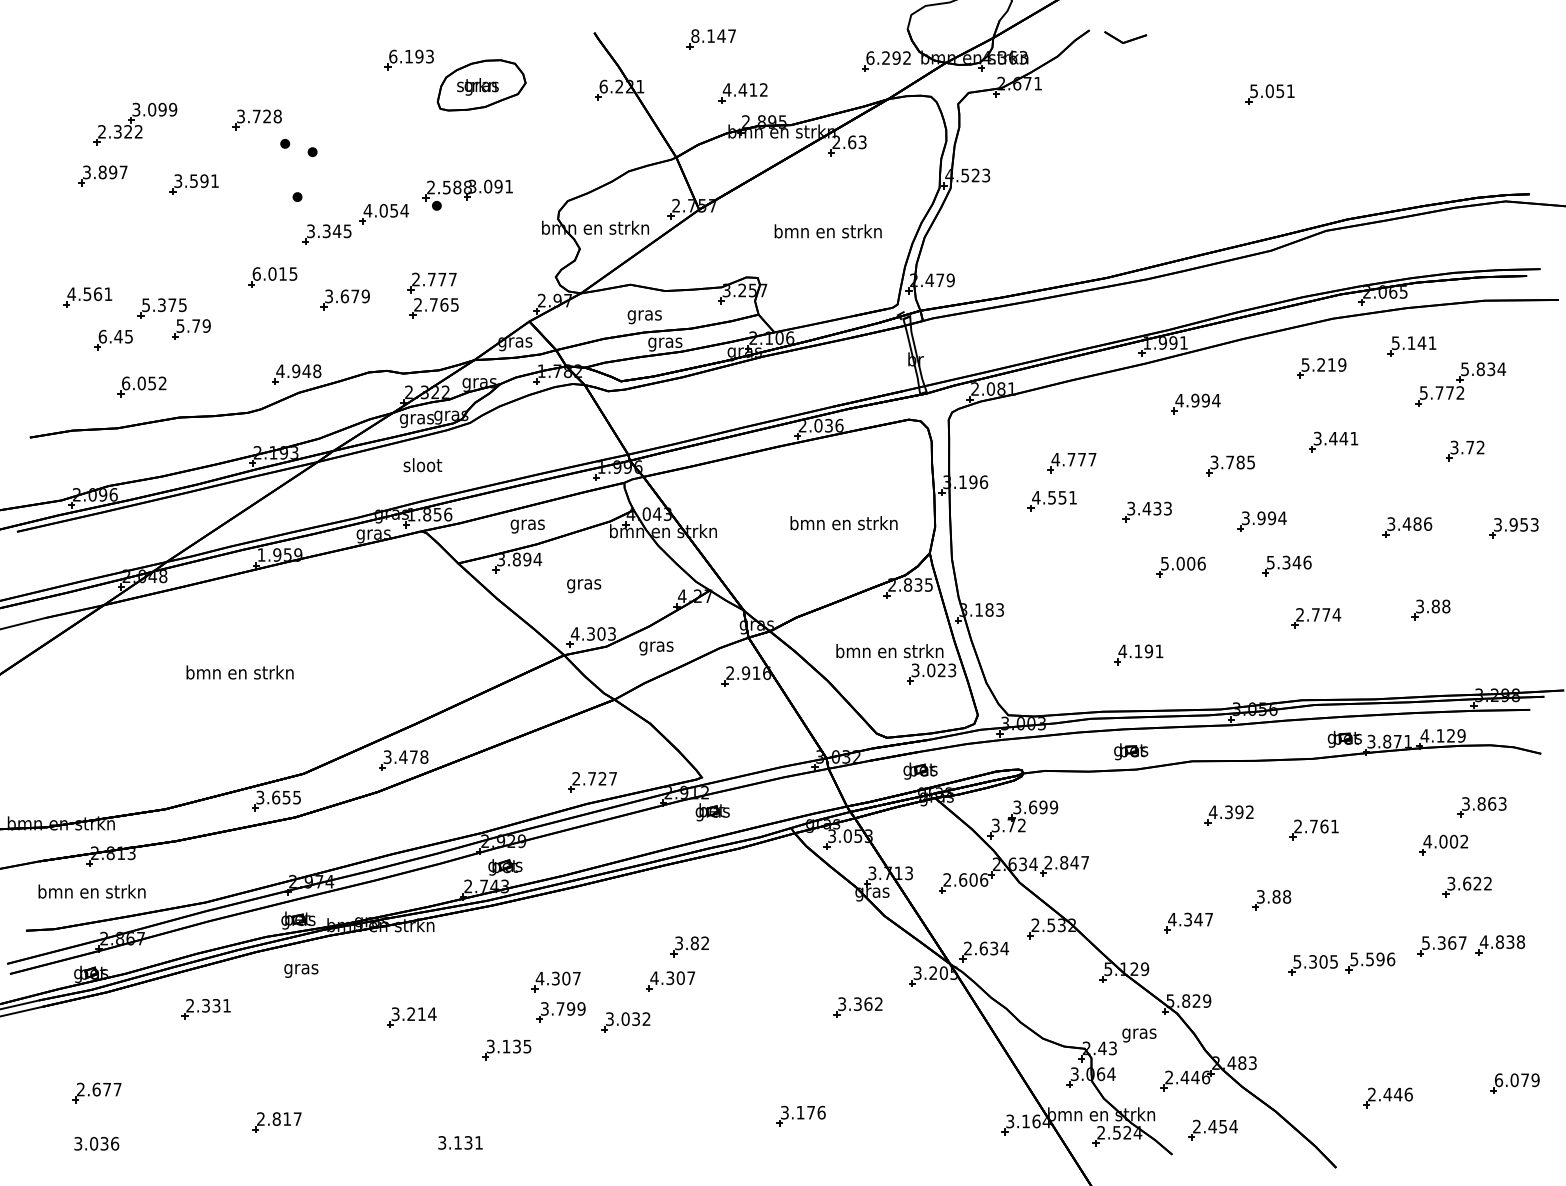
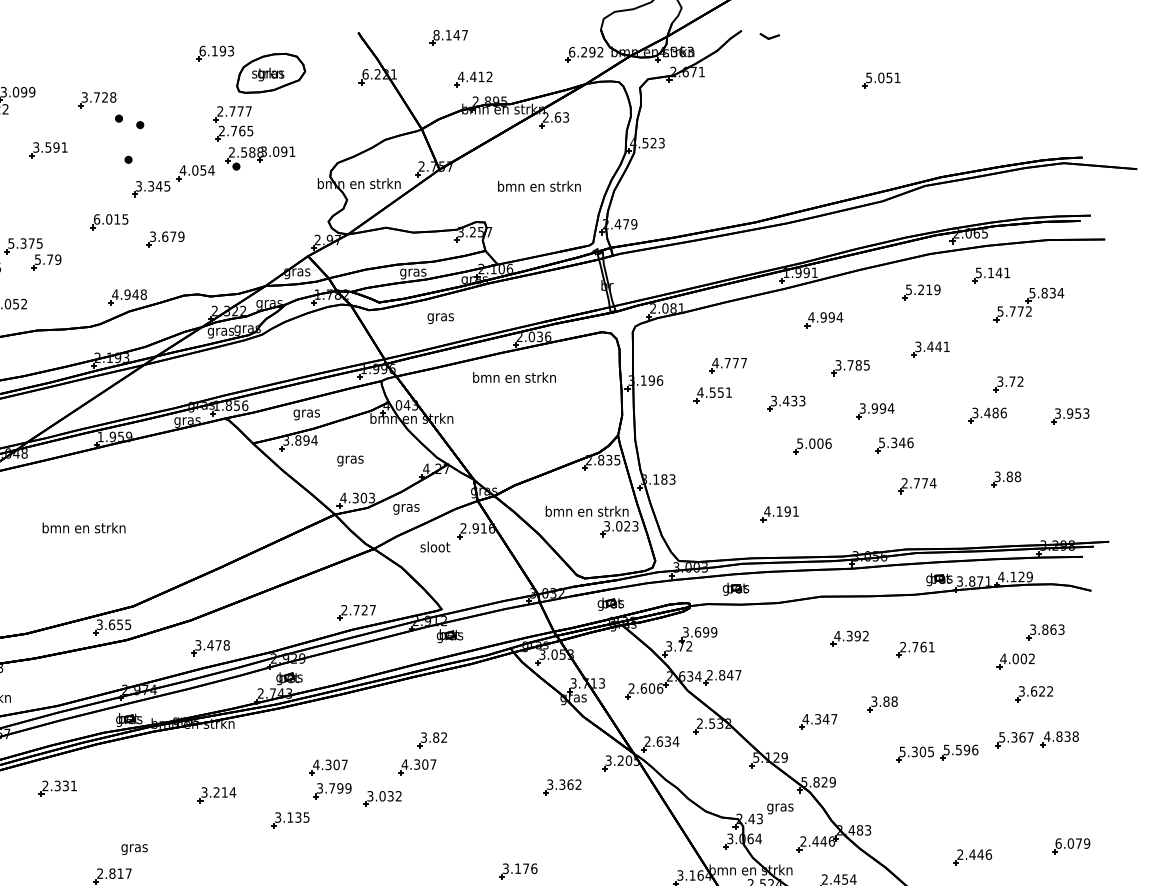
part: (1125, 37) -> (769, 36), size x0.6
part: (432, 295) -> (233, 123), moved
text: (644, 317) -> (440, 318), moved
part: (1465, 450) -> (1008, 383), moved
text: (422, 465) -> (435, 547), moved
text: (843, 523) -> (514, 377), moved
part: (1131, 751) -> (736, 589), moved
part: (403, 760) -> (210, 647), moved
text: (301, 970) -> (134, 849), moved

